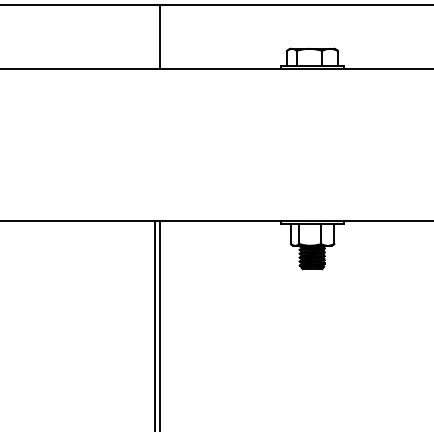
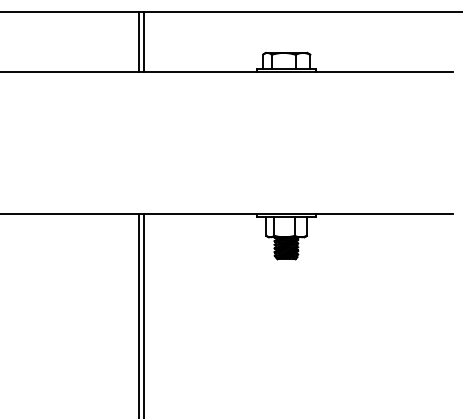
line: (155, 36) -> (139, 41), added

